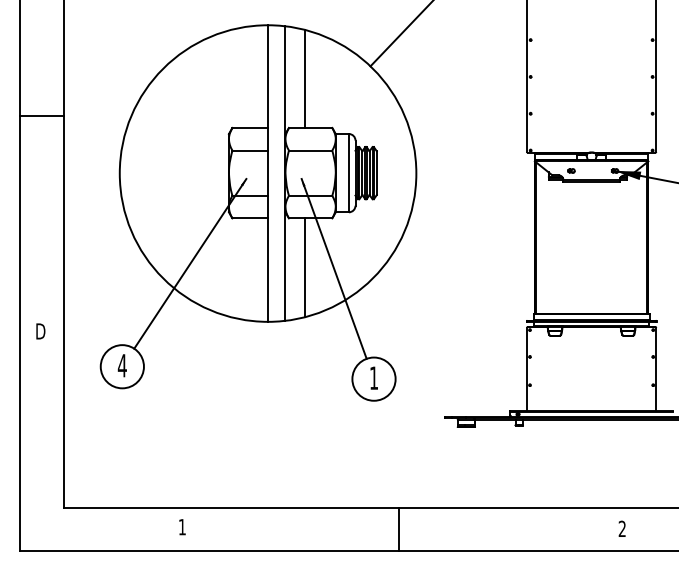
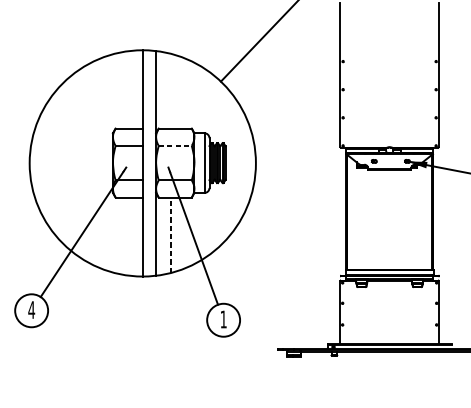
line: (305, 78) -> (171, 90), removed
line: (310, 150) -> (175, 145), solid -> dashed
line: (305, 267) -> (171, 235), solid -> dashed

